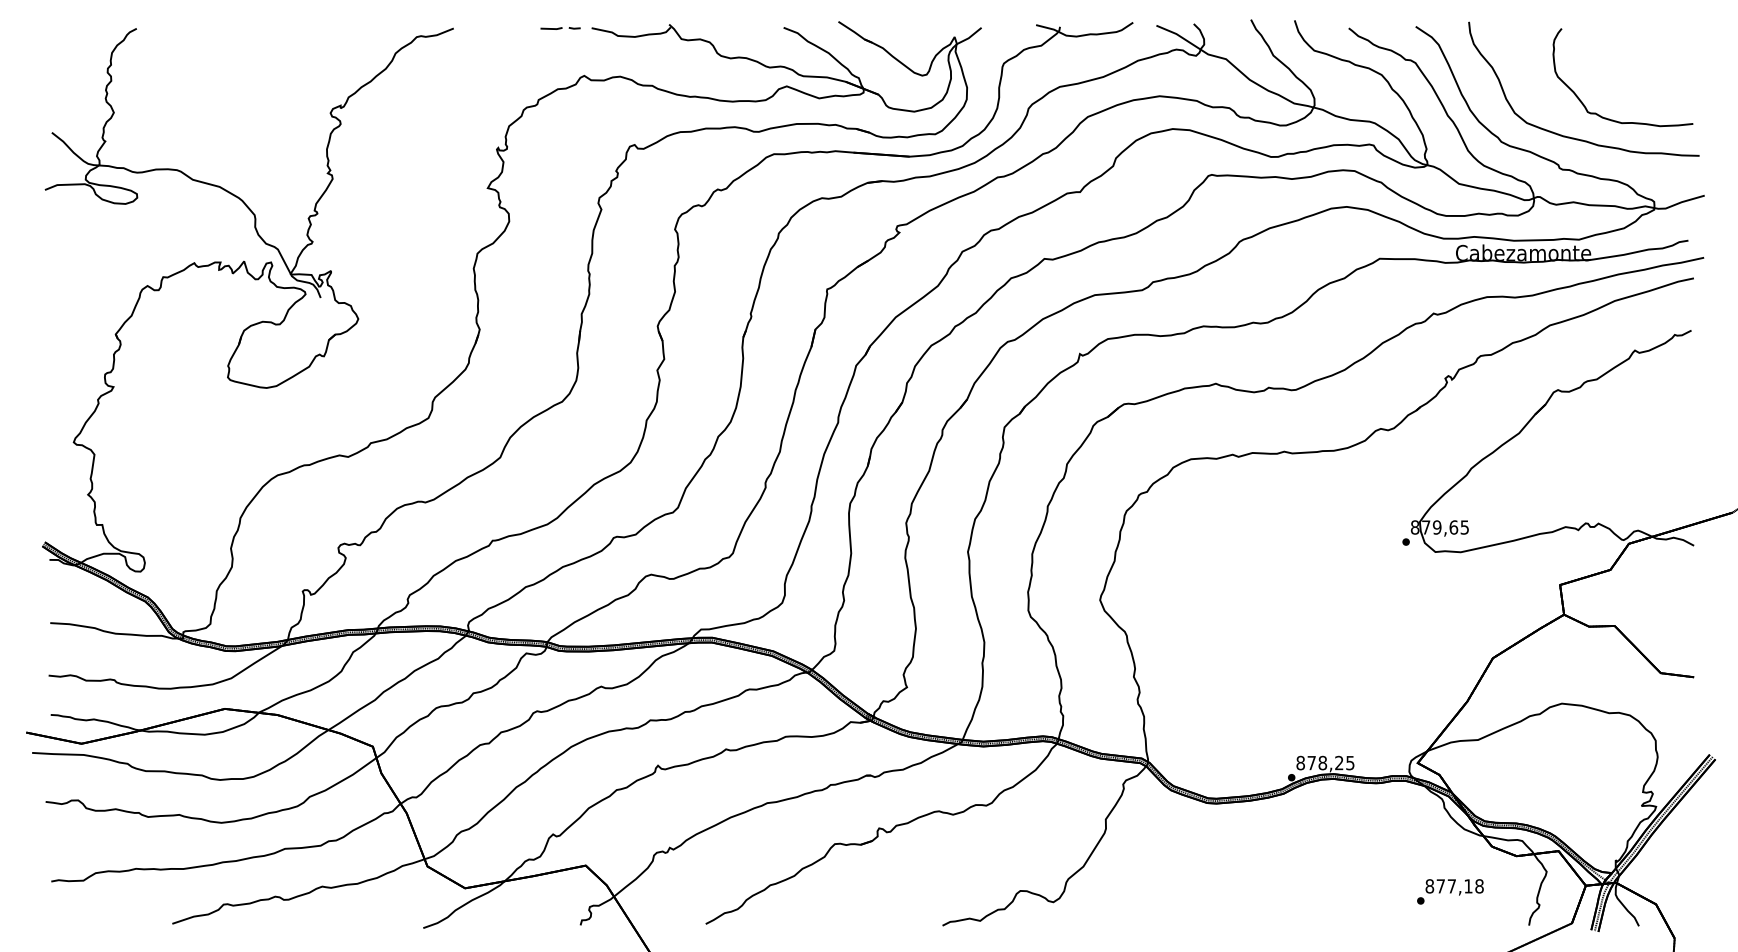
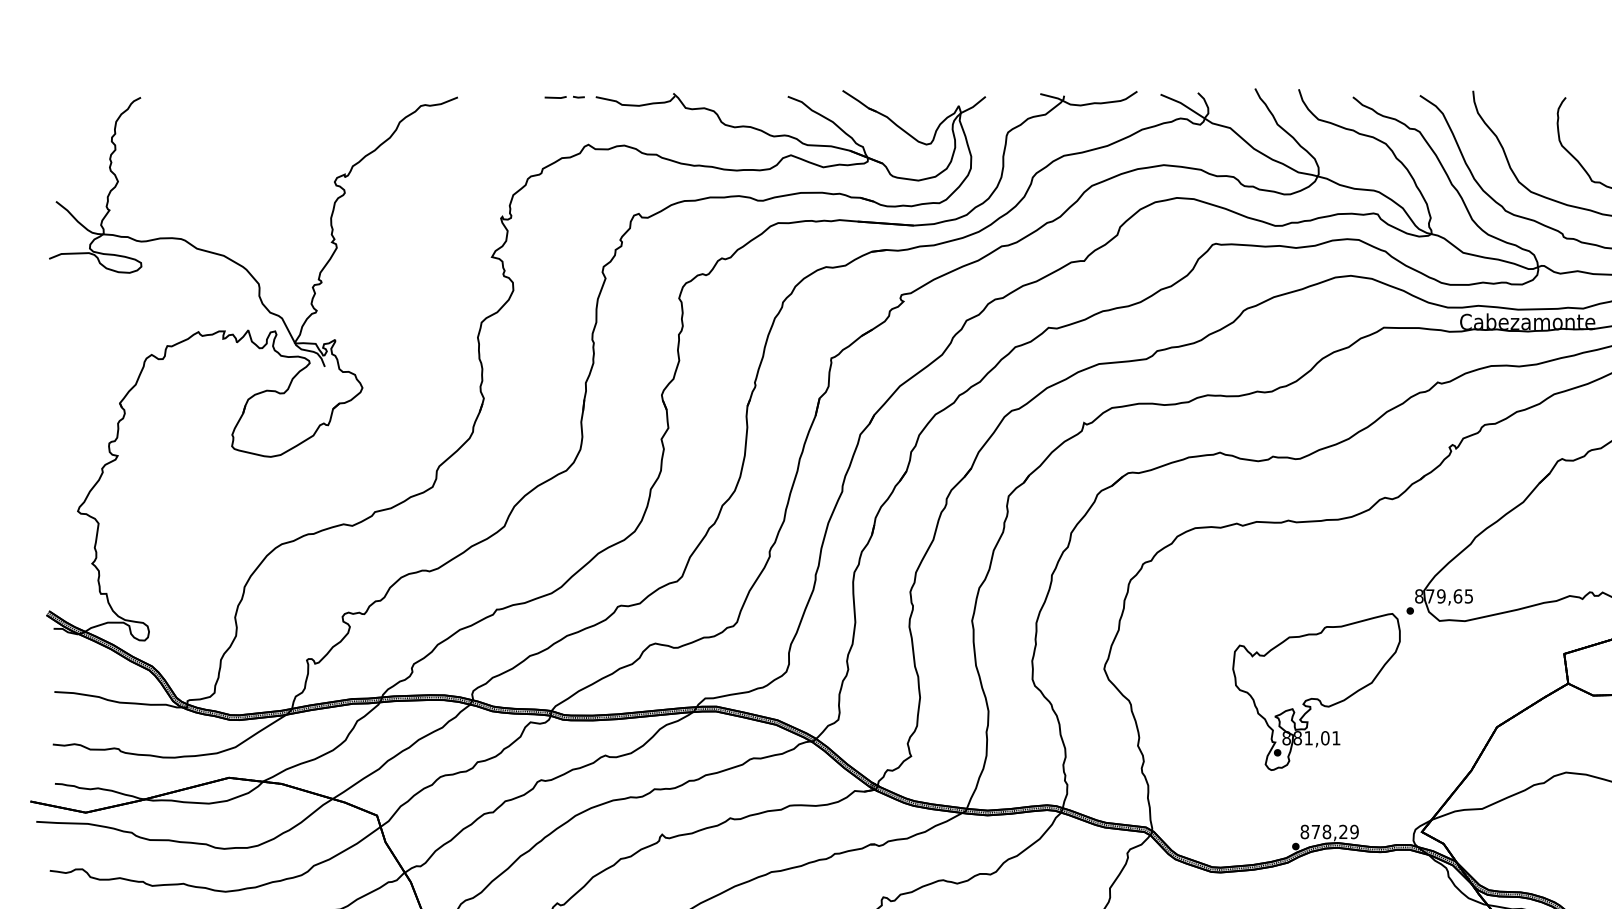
part: (1312, 623) -> (1316, 692), added
text: (1350, 762) -> (1354, 831), 878,25 -> 878,29

